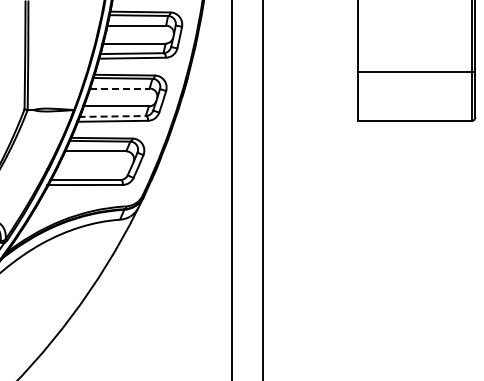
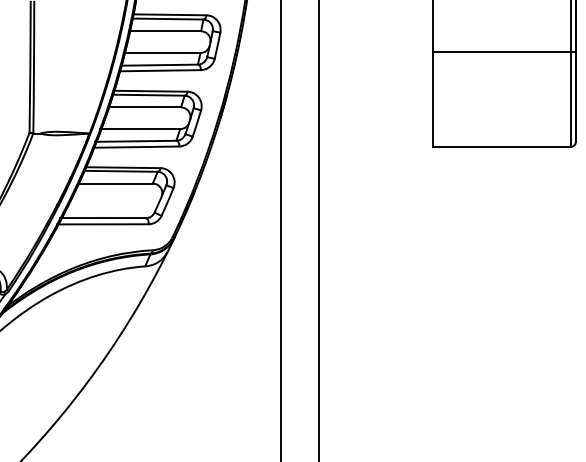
line: (416, 72) -> (504, 51), moved
line: (119, 88) -> (144, 107), dashed -> solid
line: (112, 116) -> (136, 141), dashed -> solid

